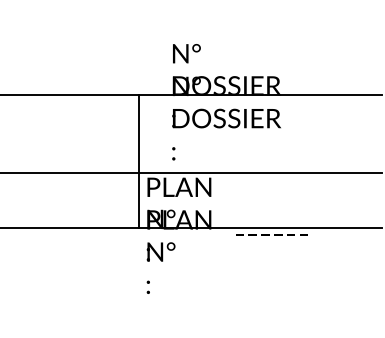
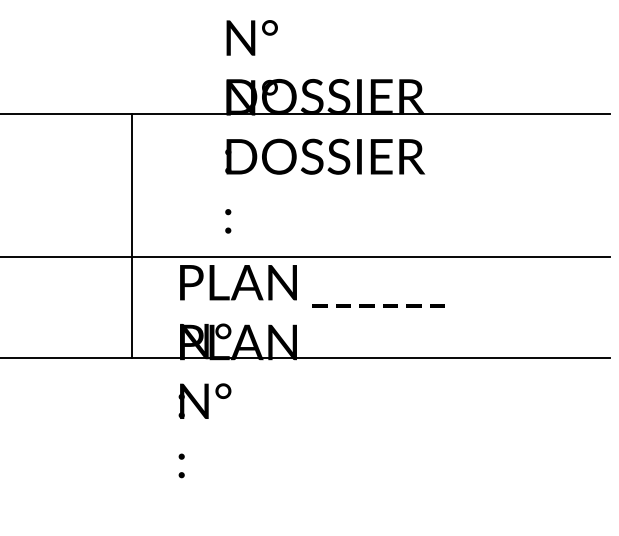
line: (139, 161) -> (132, 235), moved
text: (271, 234) -> (377, 305), moved

